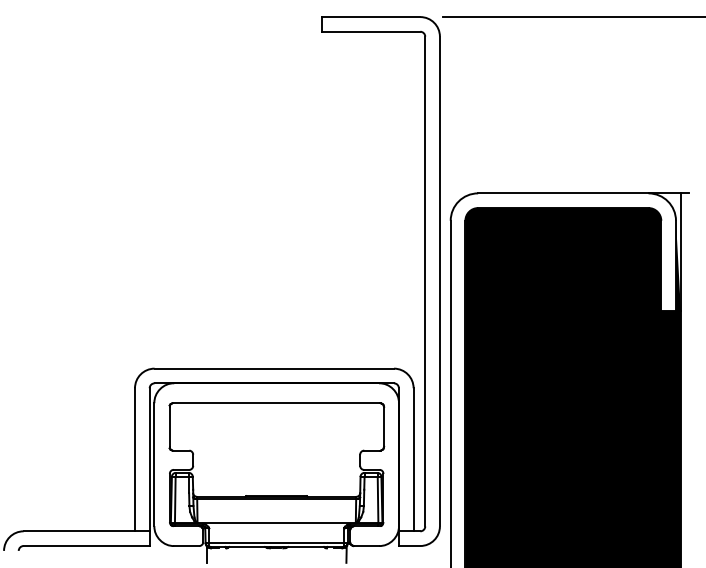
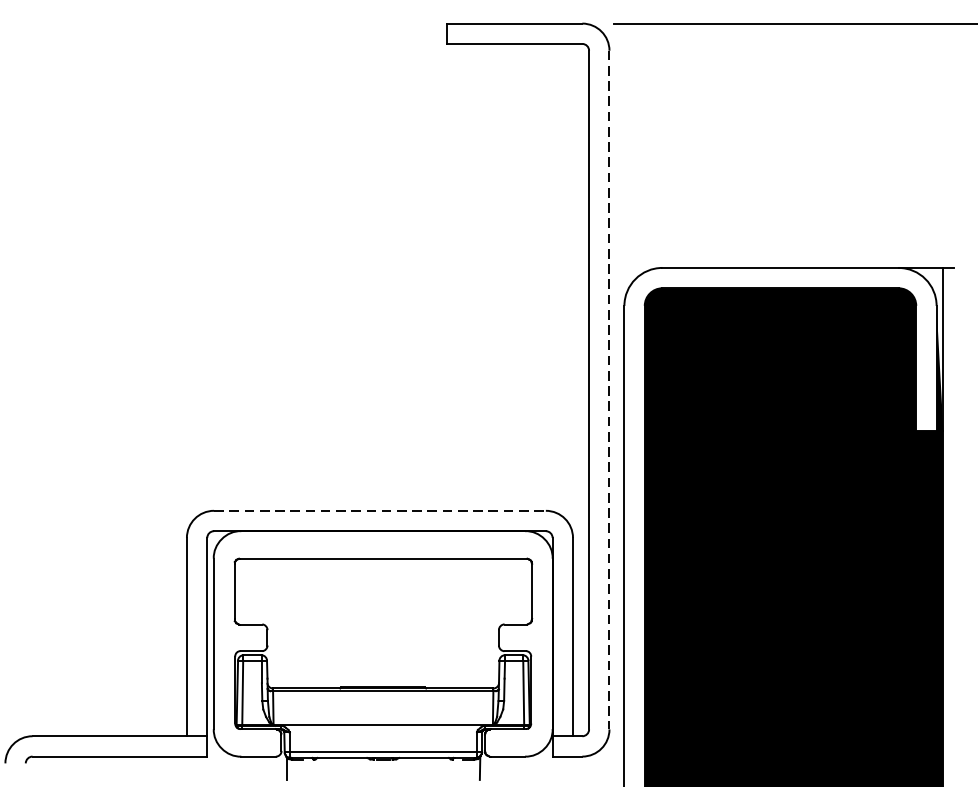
line: (439, 281) -> (608, 390), solid -> dashed
line: (274, 368) -> (380, 510), solid -> dashed

